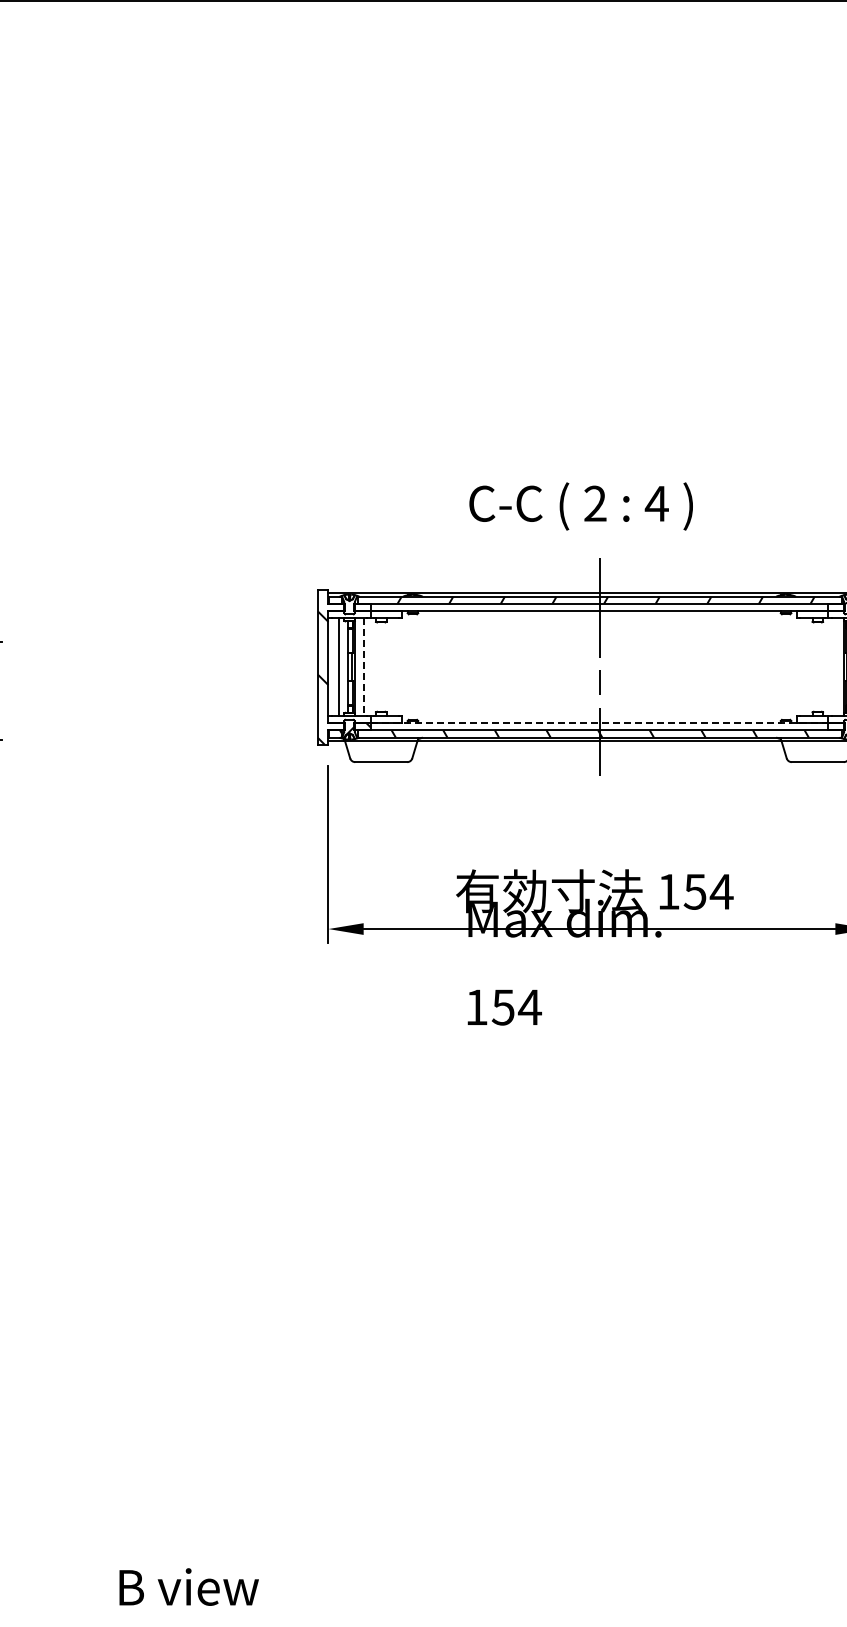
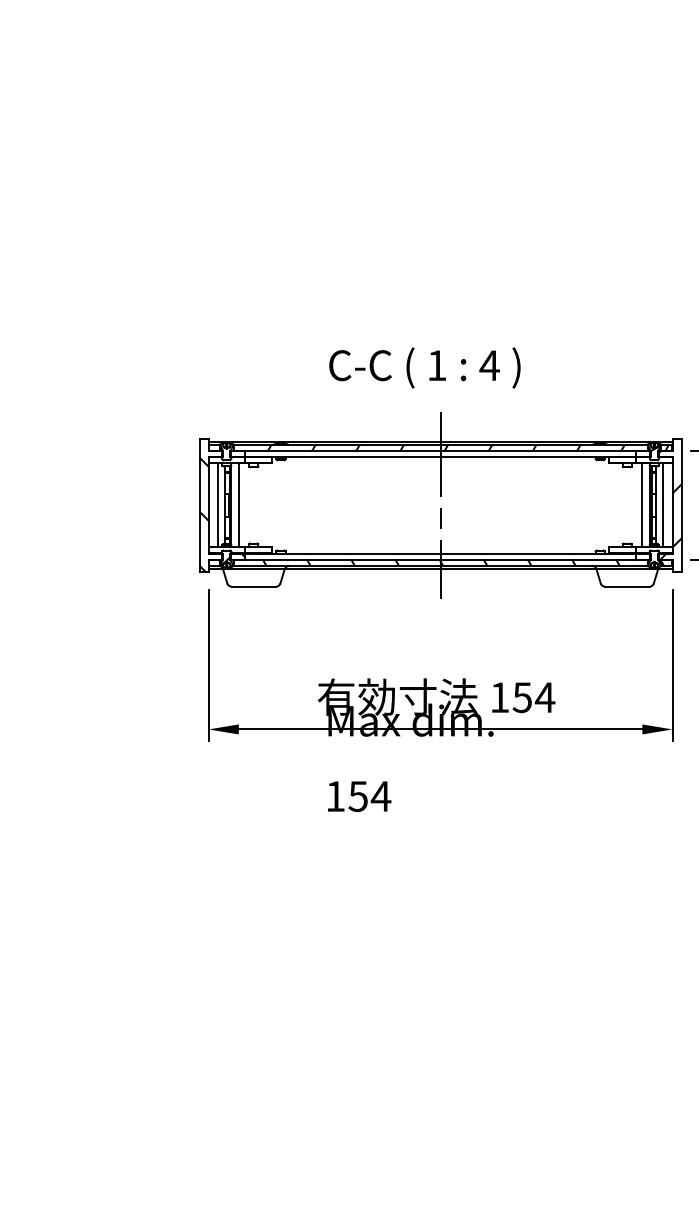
text: (595, 503) -> (437, 365), 2 -> 1
line: (363, 667) -> (238, 505), dashed -> solid
line: (835, 667) -> (642, 505), added
line: (599, 723) -> (440, 553), dashed -> solid

